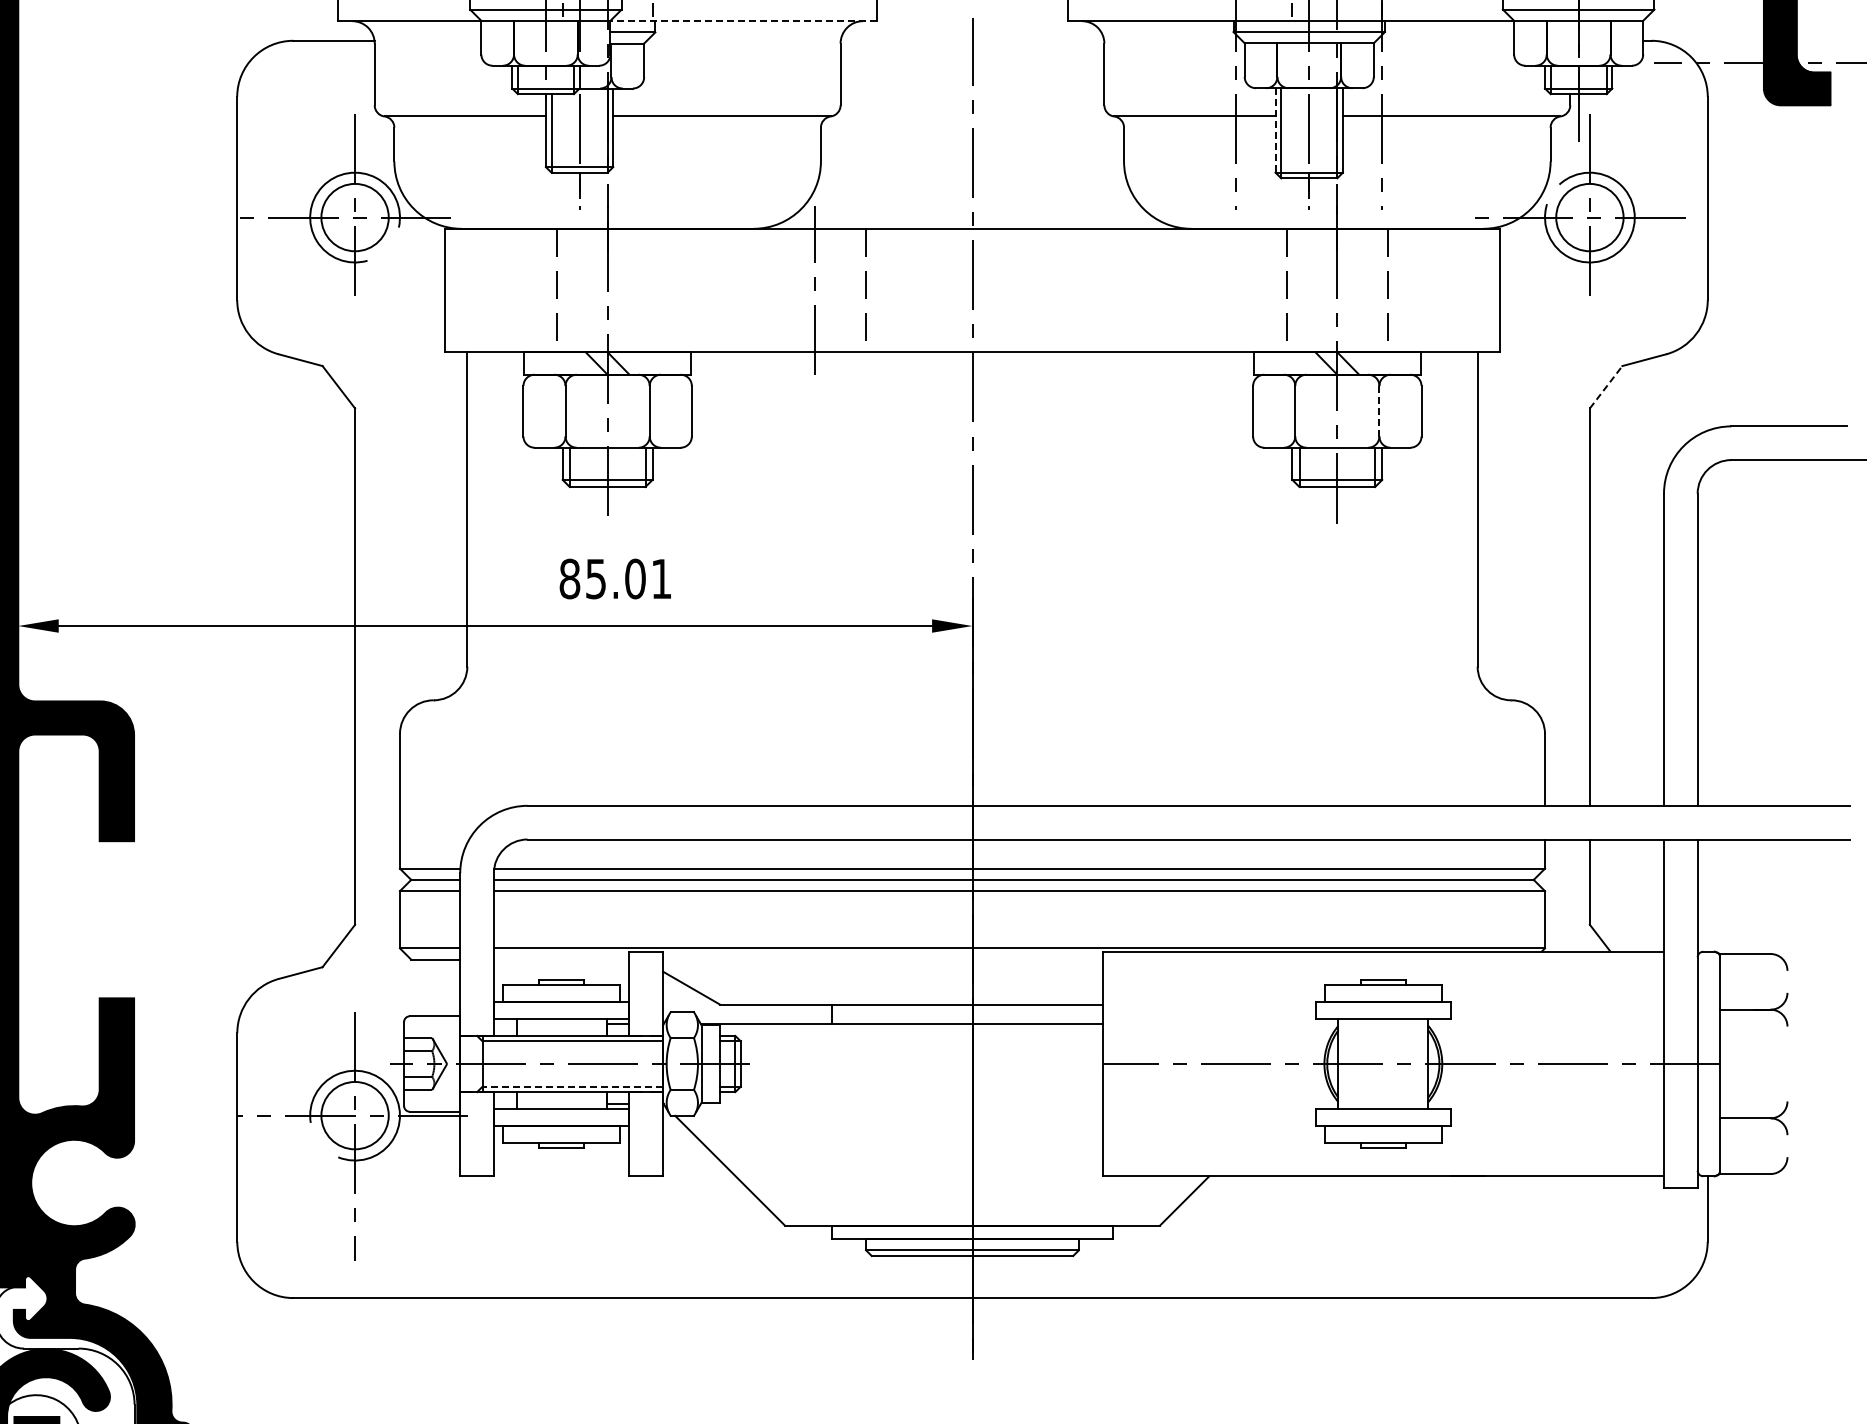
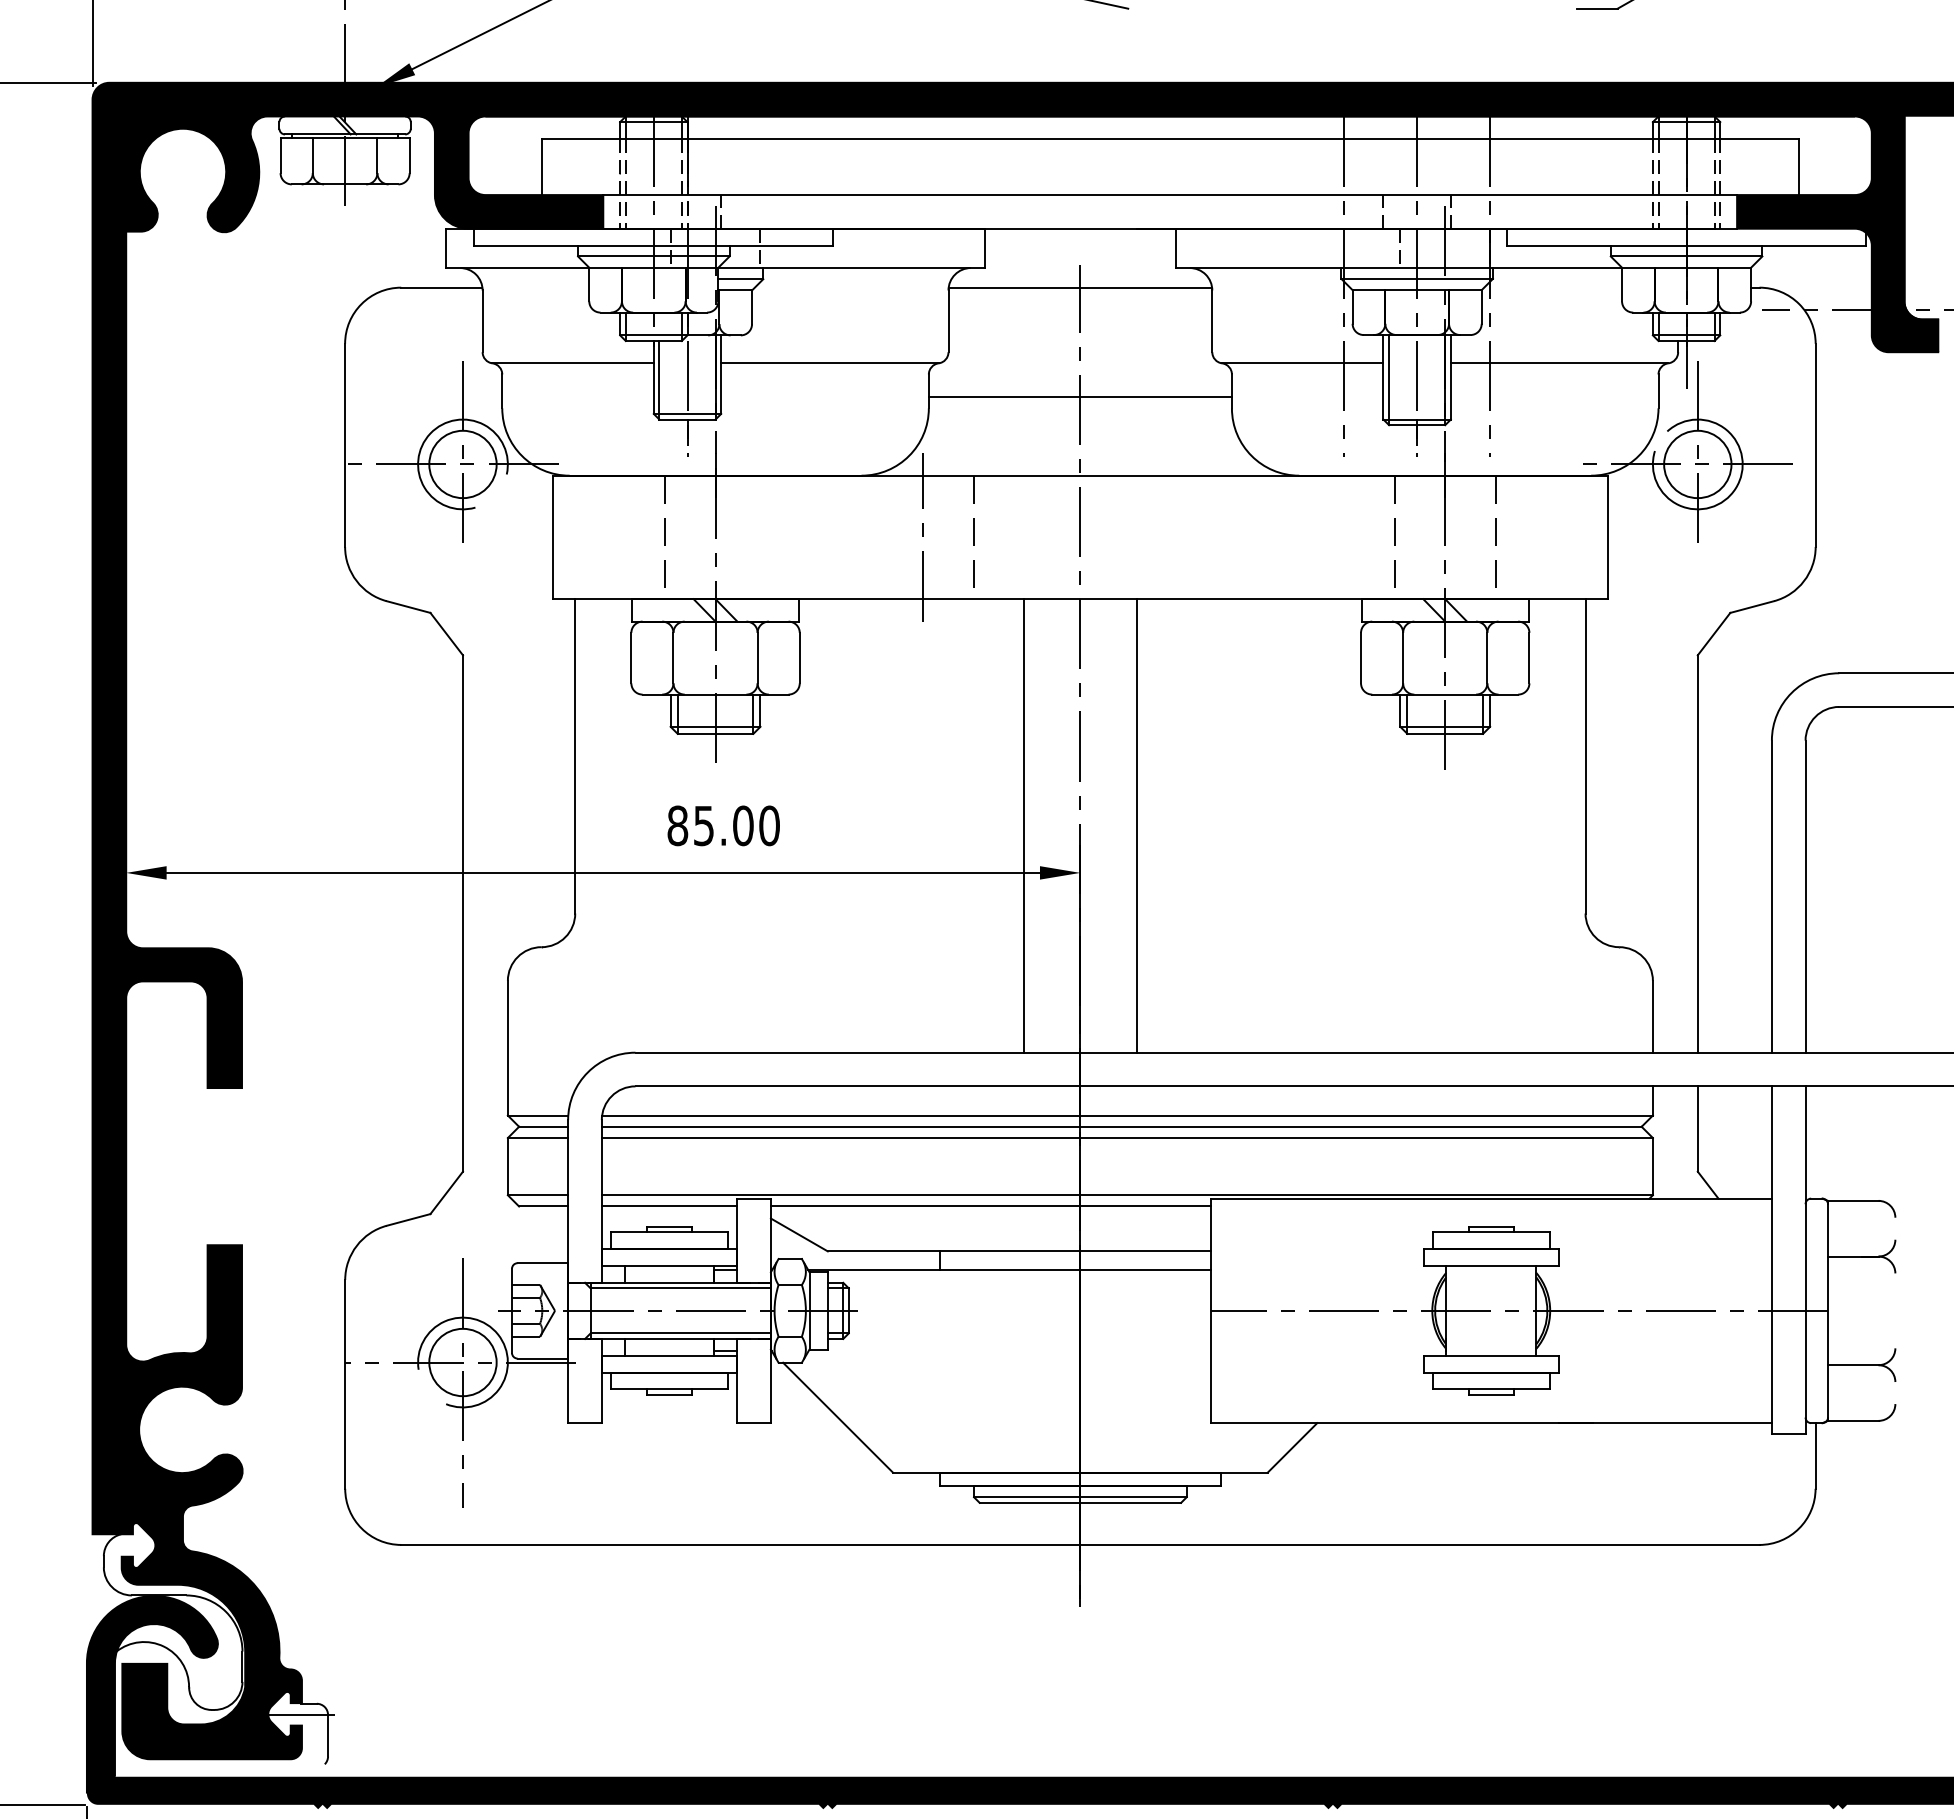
line: (743, 21) -> (851, 268), dashed -> solid
line: (972, 40) -> (1080, 287), added
line: (1275, 130) -> (1383, 377), dashed -> solid
line: (971, 150) -> (1079, 397), added
line: (1606, 387) -> (1714, 634), dashed -> solid
line: (1379, 410) -> (1487, 657), dashed -> solid
text: (661, 578) -> (769, 825), 85.01 -> 85.00
line: (916, 578) -> (1024, 825), added
line: (1028, 578) -> (1136, 825), added
line: (561, 959) -> (669, 1206), added
line: (882, 959) -> (990, 1206), added
line: (572, 1086) -> (680, 1333), dashed -> solid

